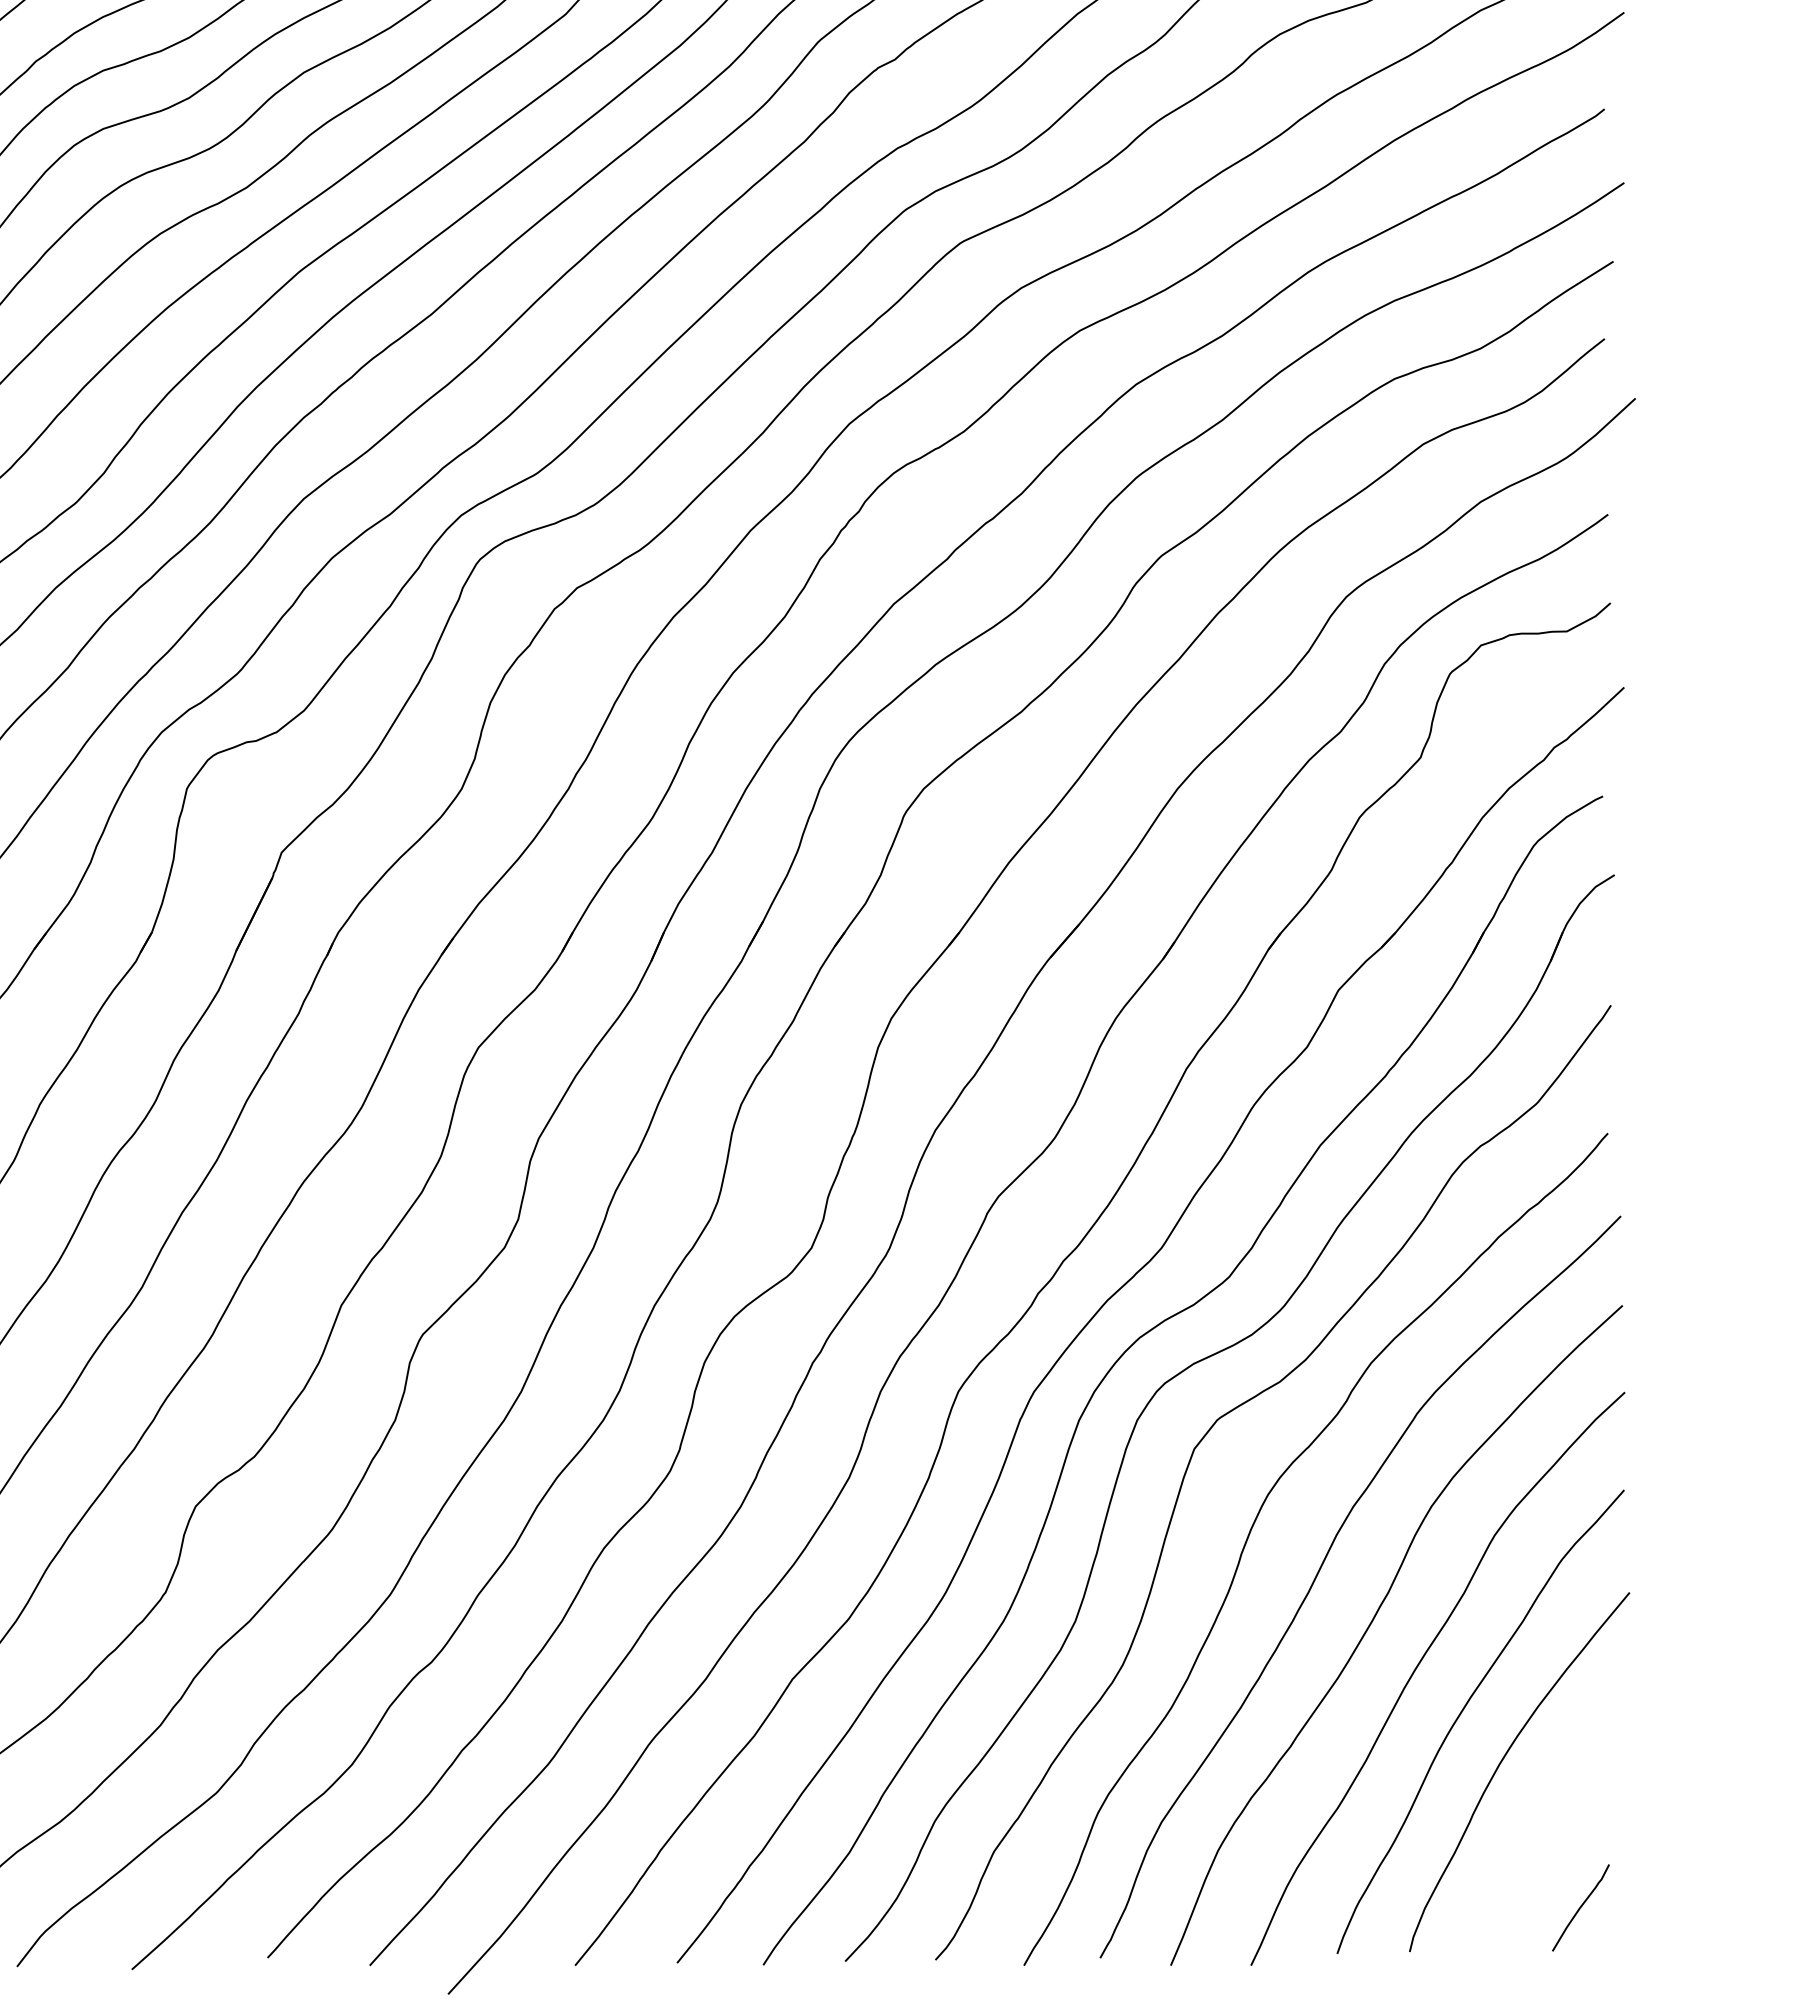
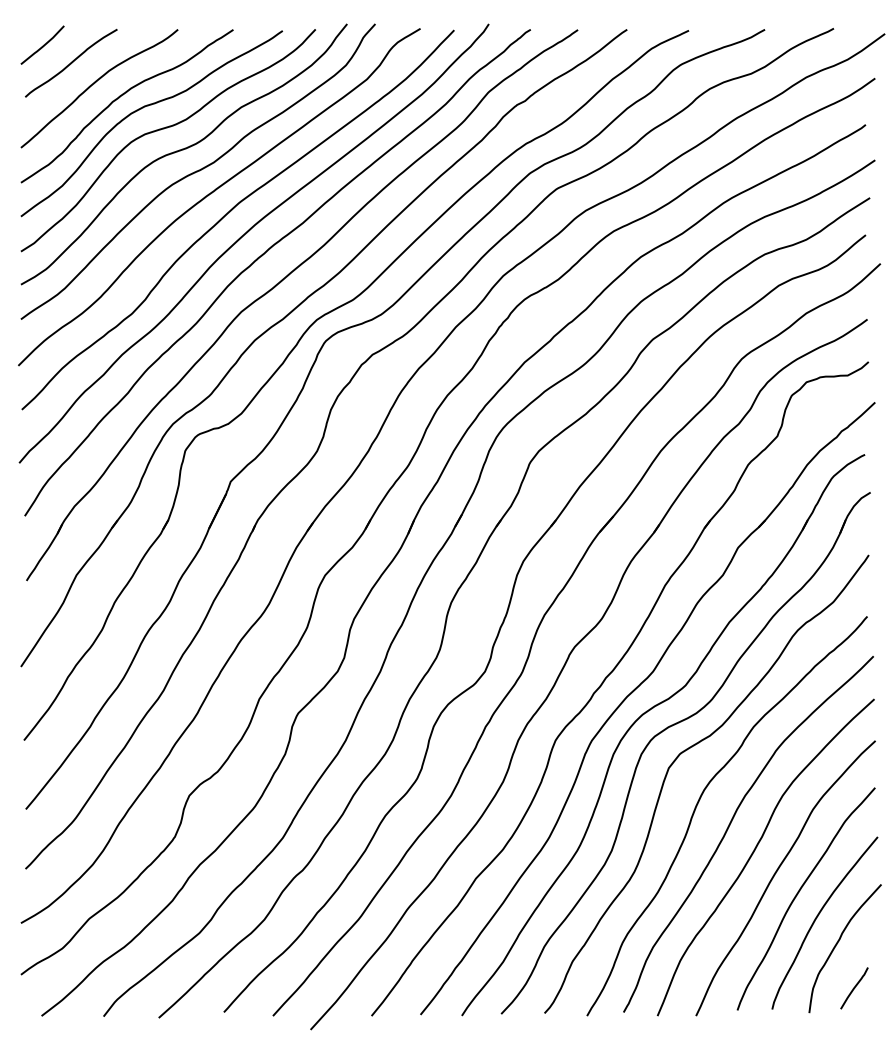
curve: (1547, 1814) -> (838, 943), added

